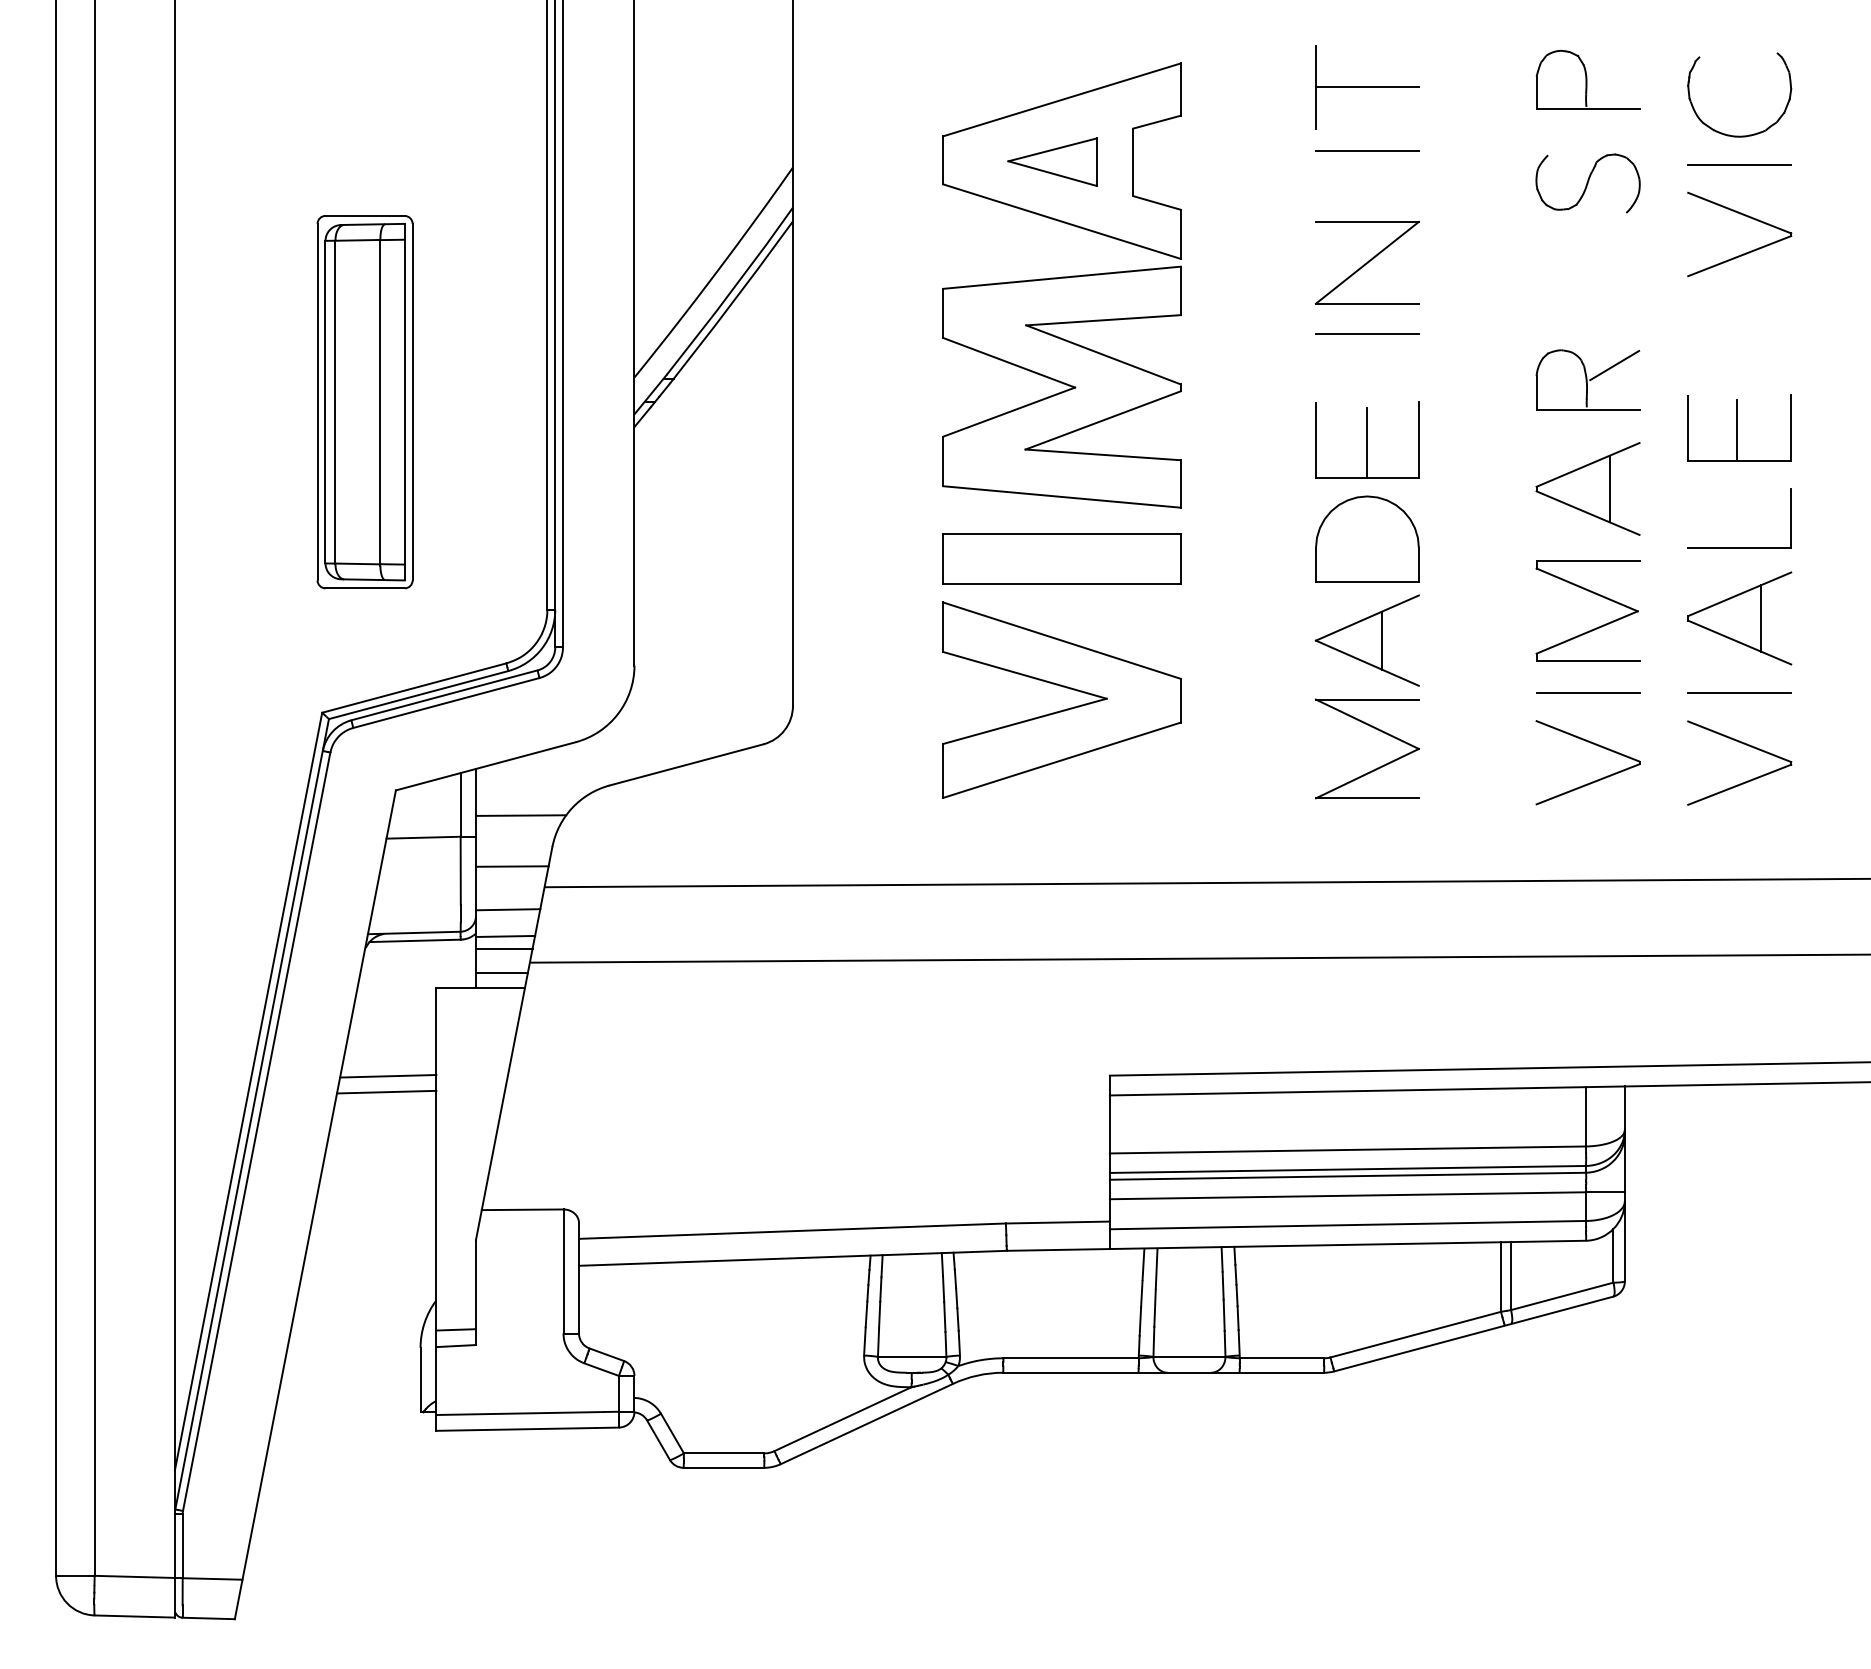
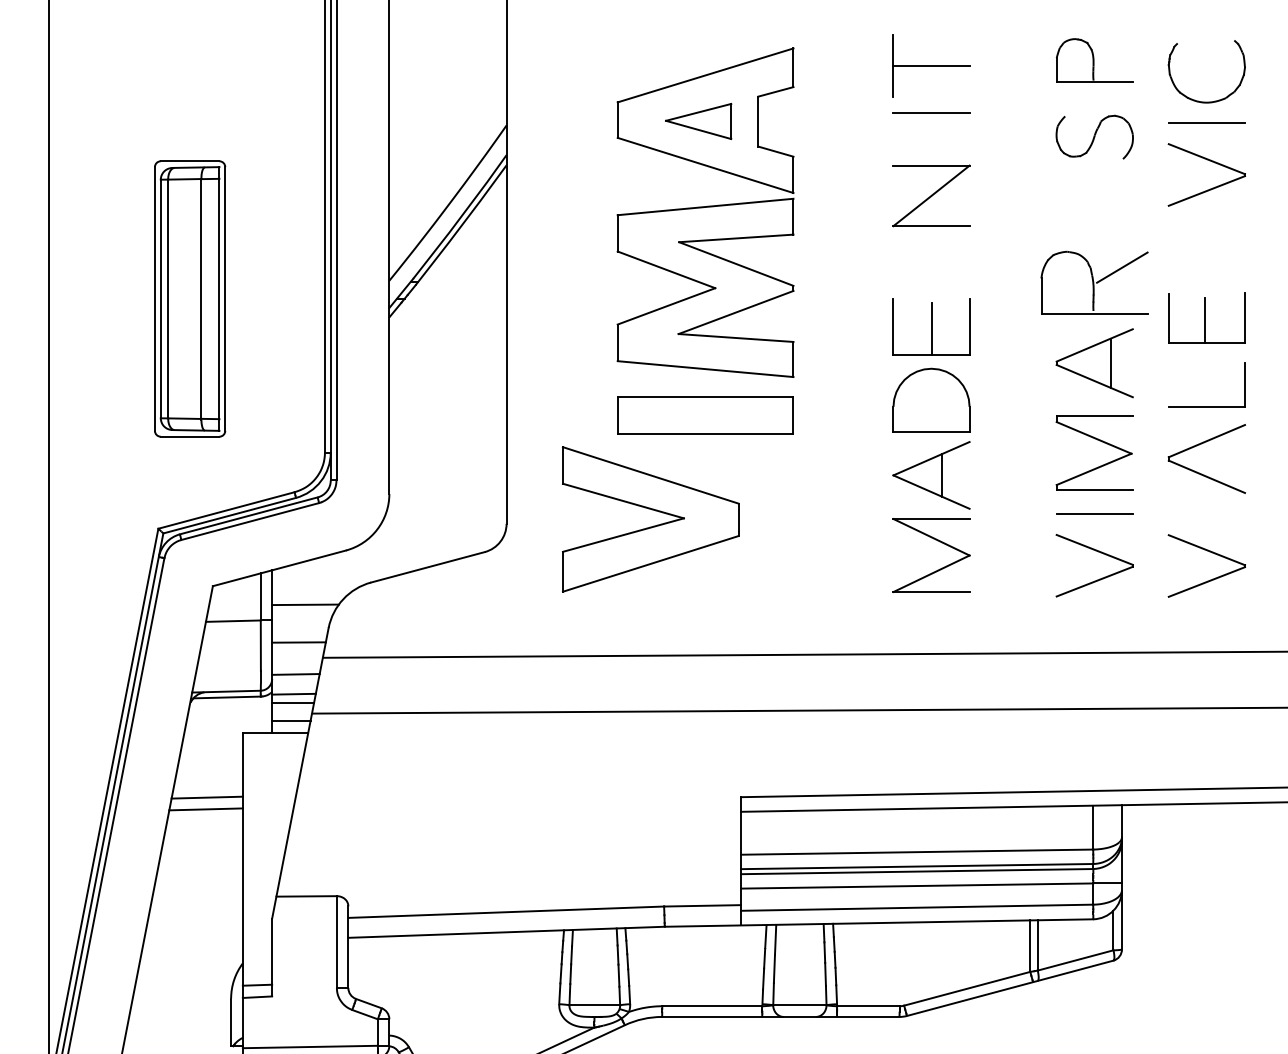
line: (1366, 334) -> (930, 248), removed
part: (1587, 379) -> (1094, 282), size x1.4
line: (1761, 618) -> (1223, 459), removed
line: (1739, 693) -> (1206, 514), removed
part: (1063, 709) -> (651, 526), moved

